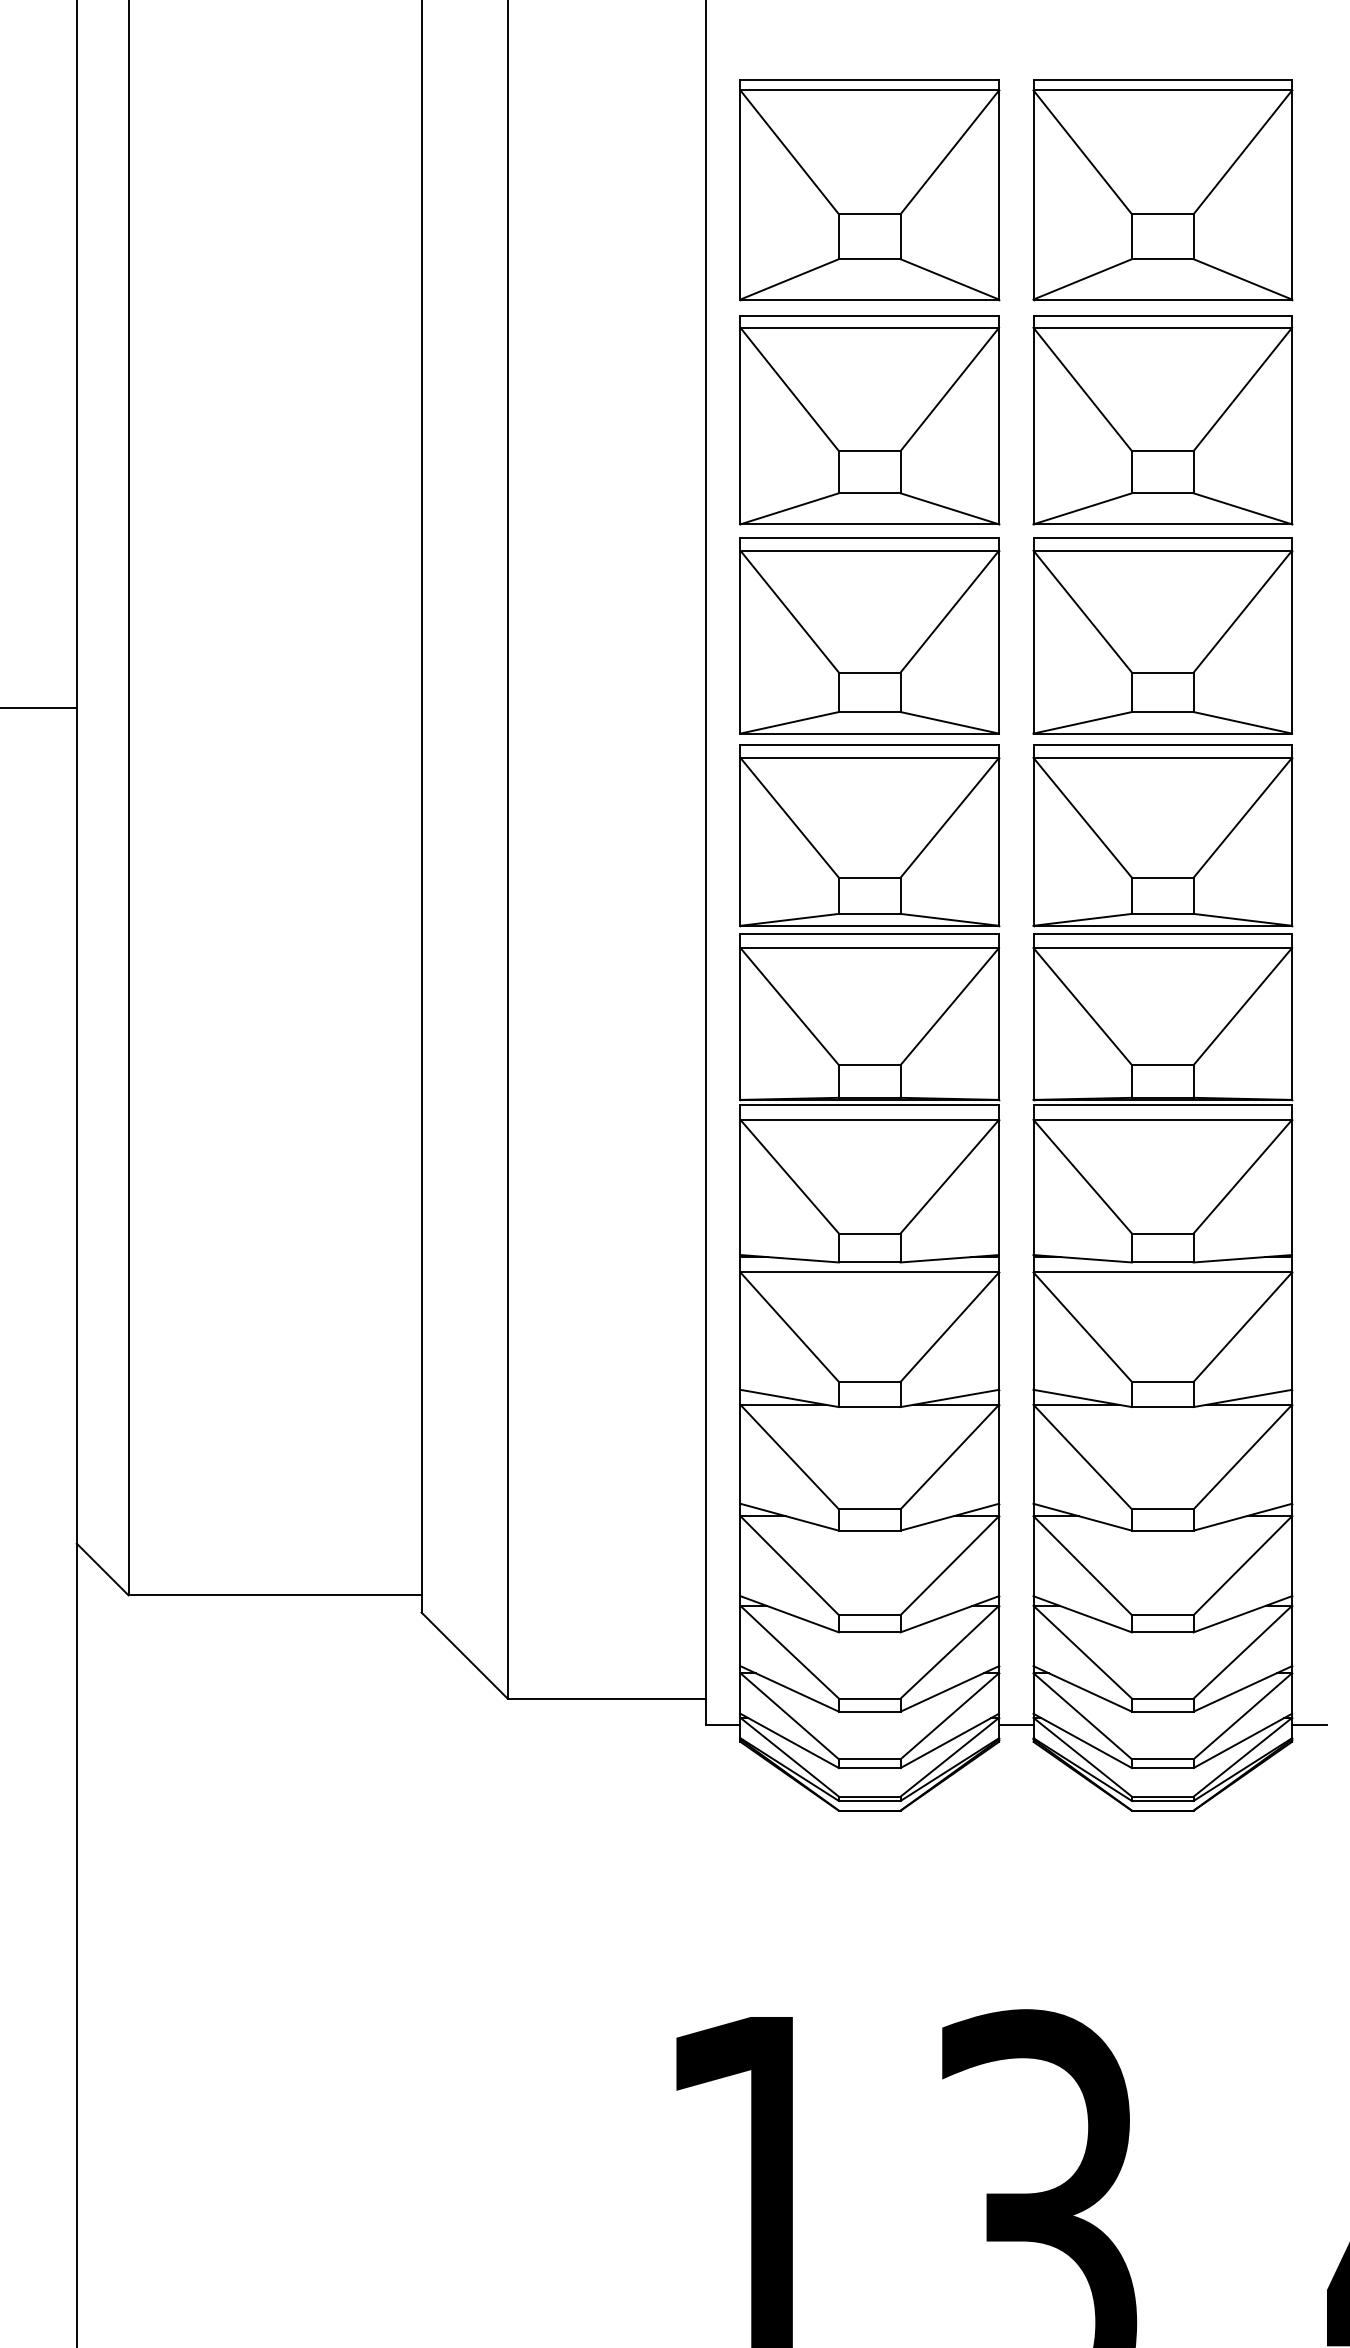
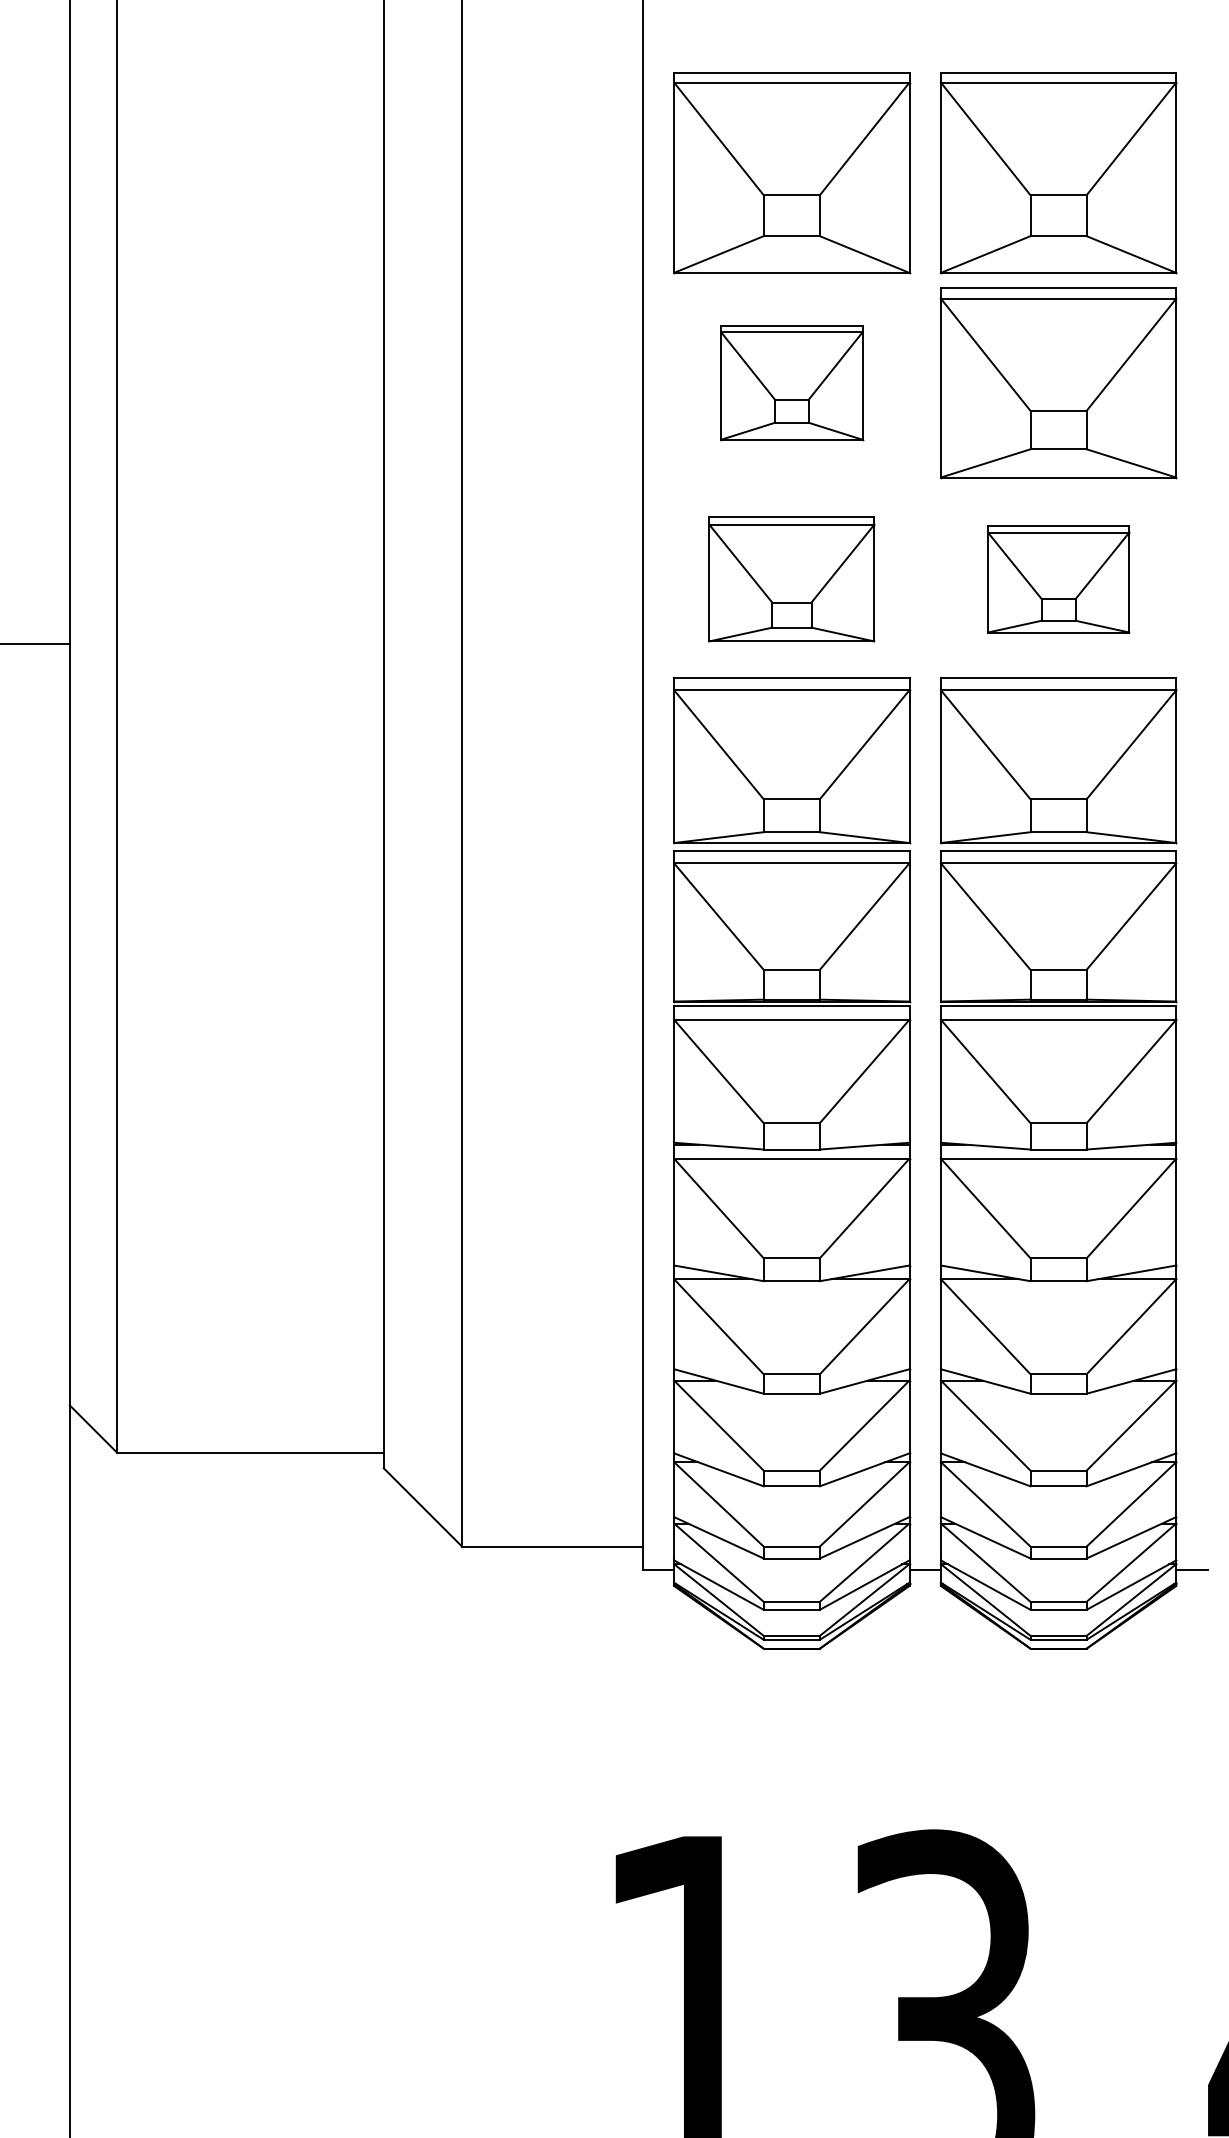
part: (869, 420) -> (791, 383), size x0.6
part: (869, 635) -> (791, 578), size x0.7
part: (1162, 635) -> (1058, 578), size x0.6

